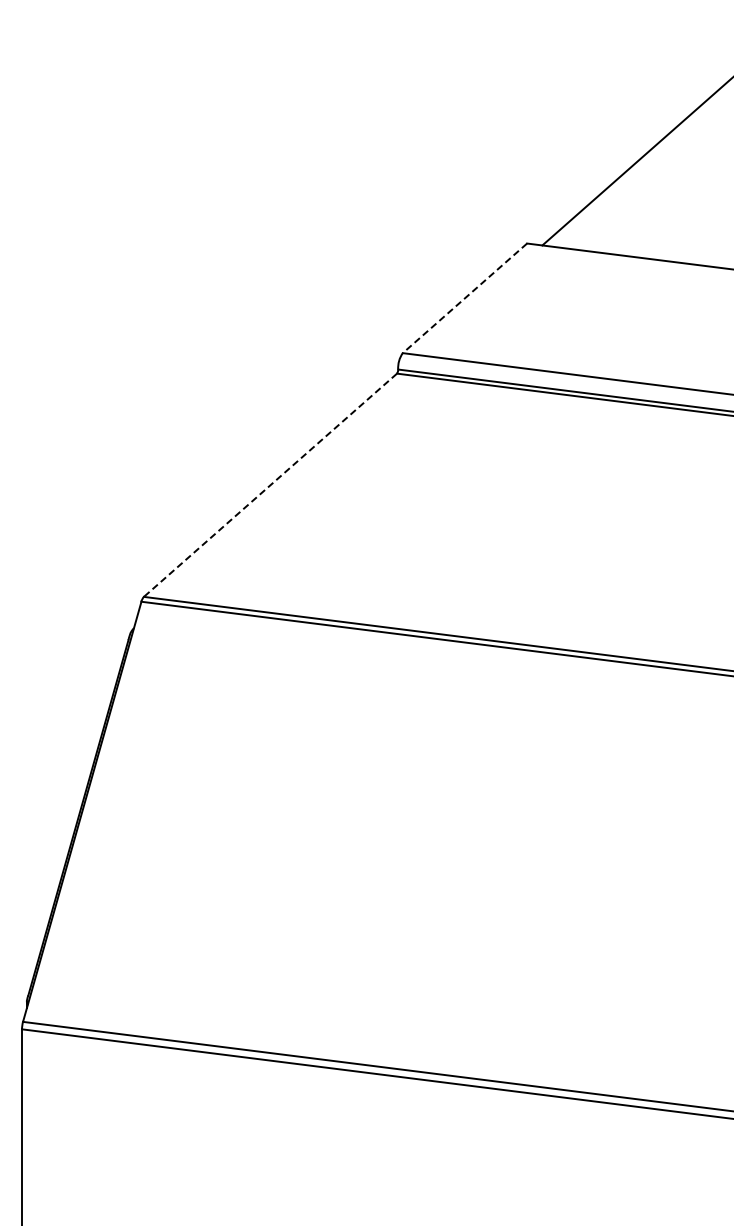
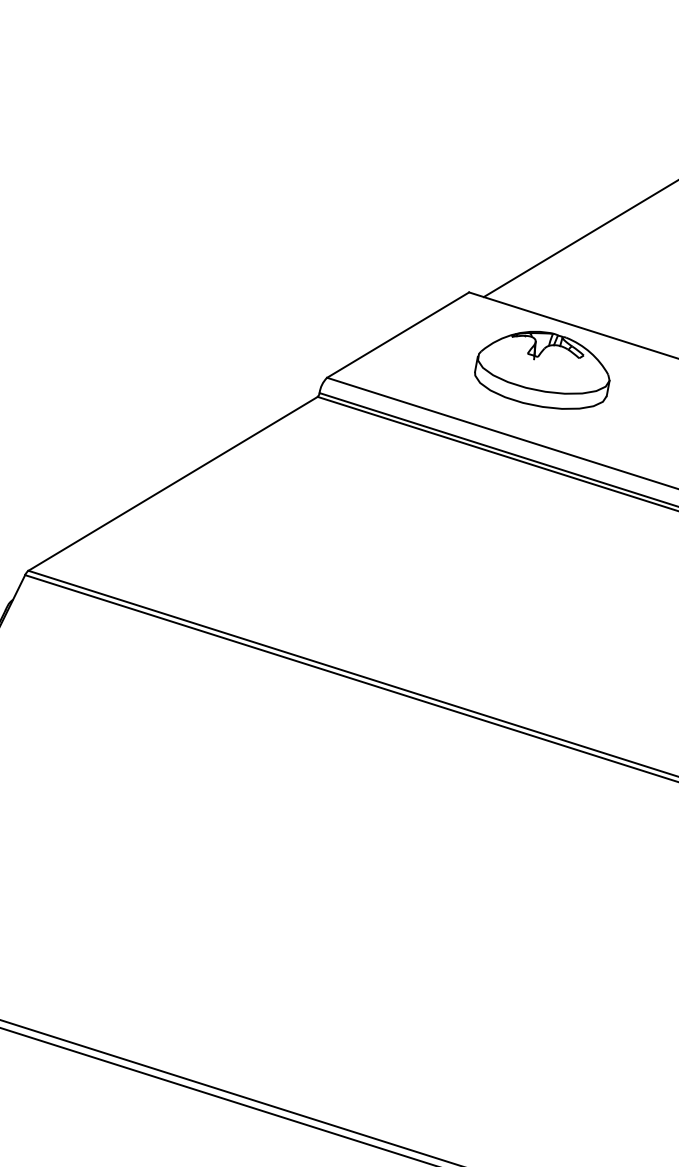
line: (464, 298) -> (397, 335), dashed -> solid
part: (613, 305) -> (542, 368), added
line: (270, 485) -> (173, 484), dashed -> solid

